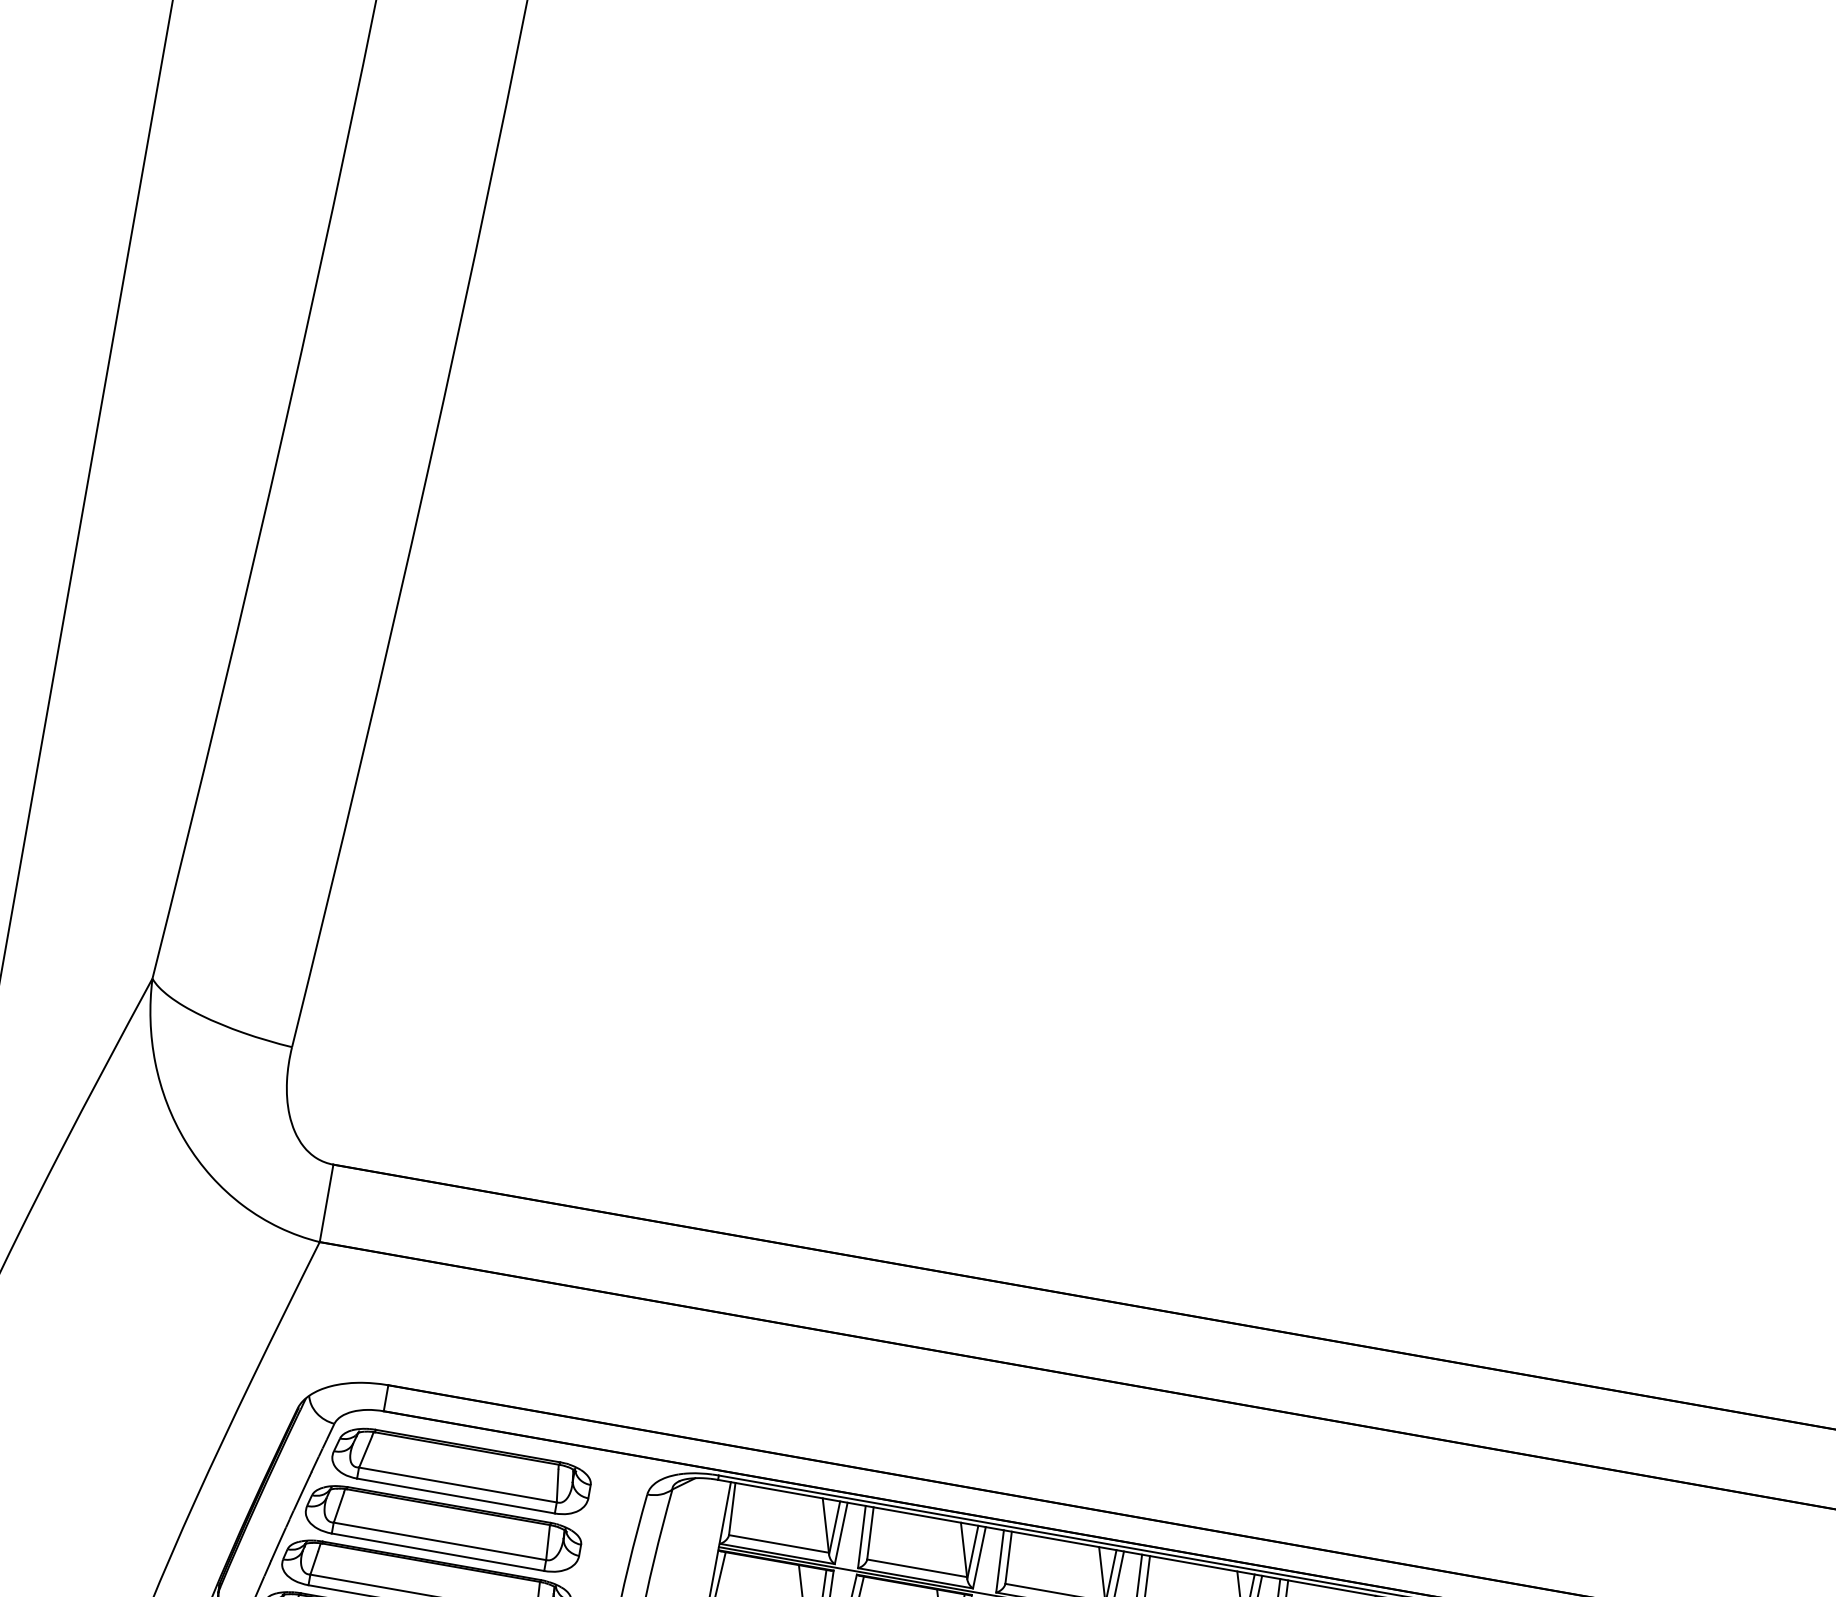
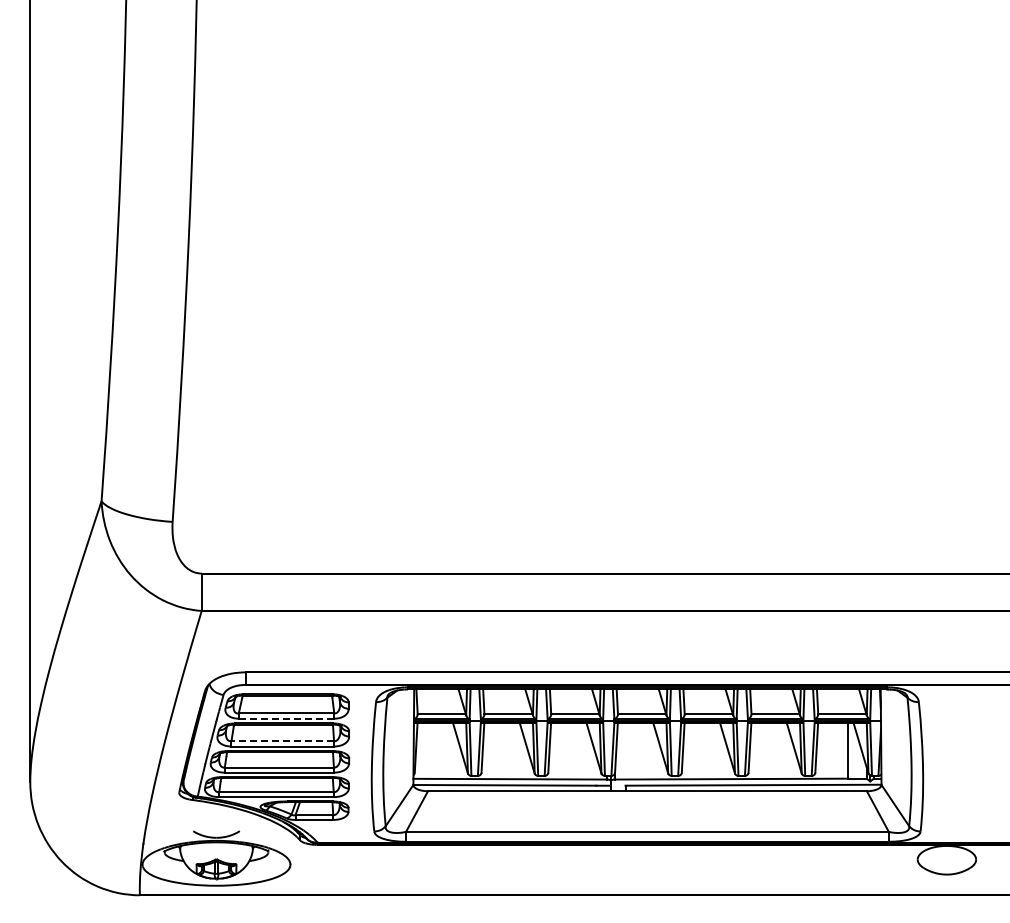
line: (455, 1495) -> (286, 718), solid -> dashed
line: (439, 1541) -> (282, 741), solid -> dashed

